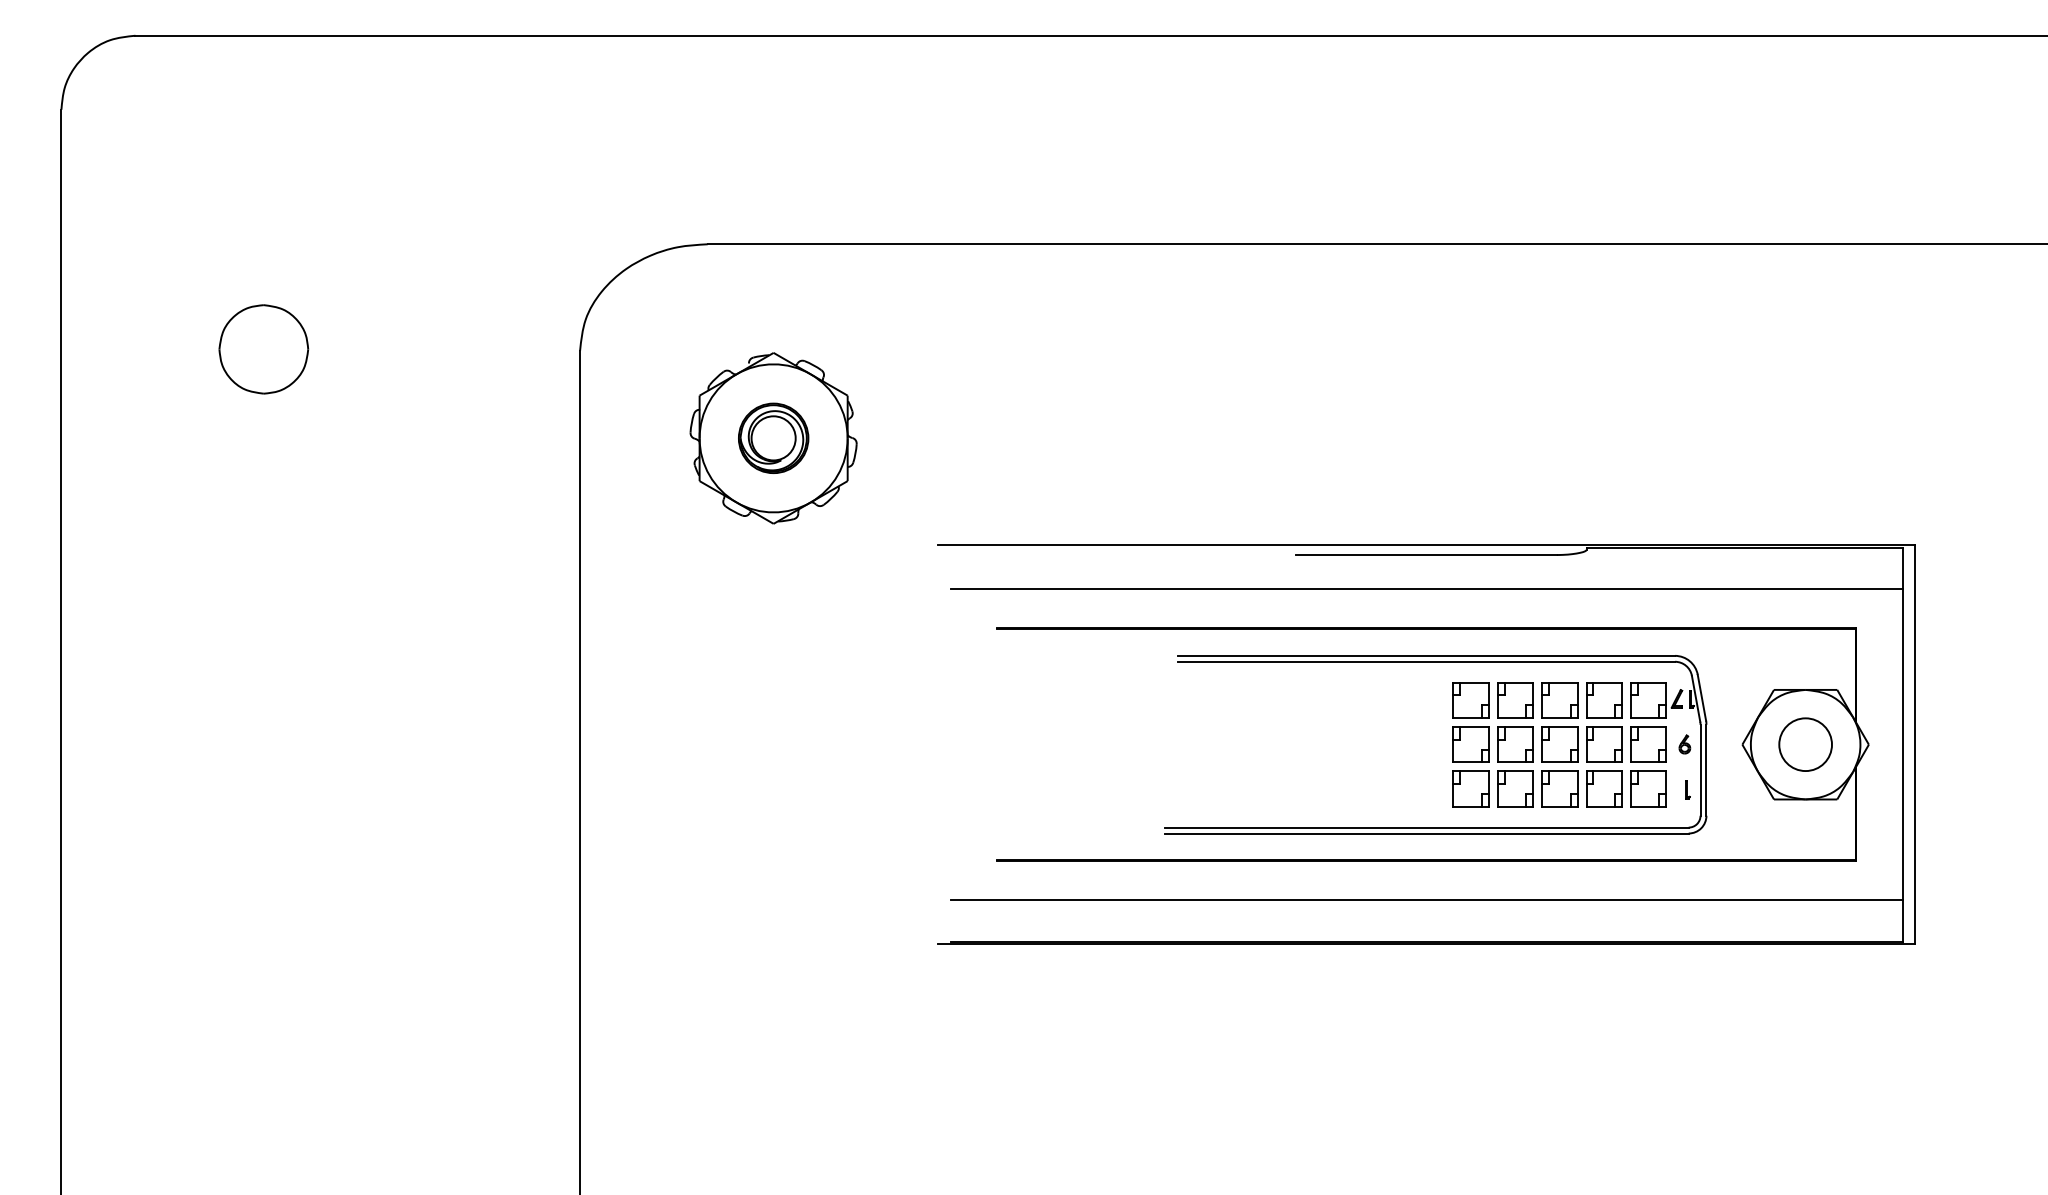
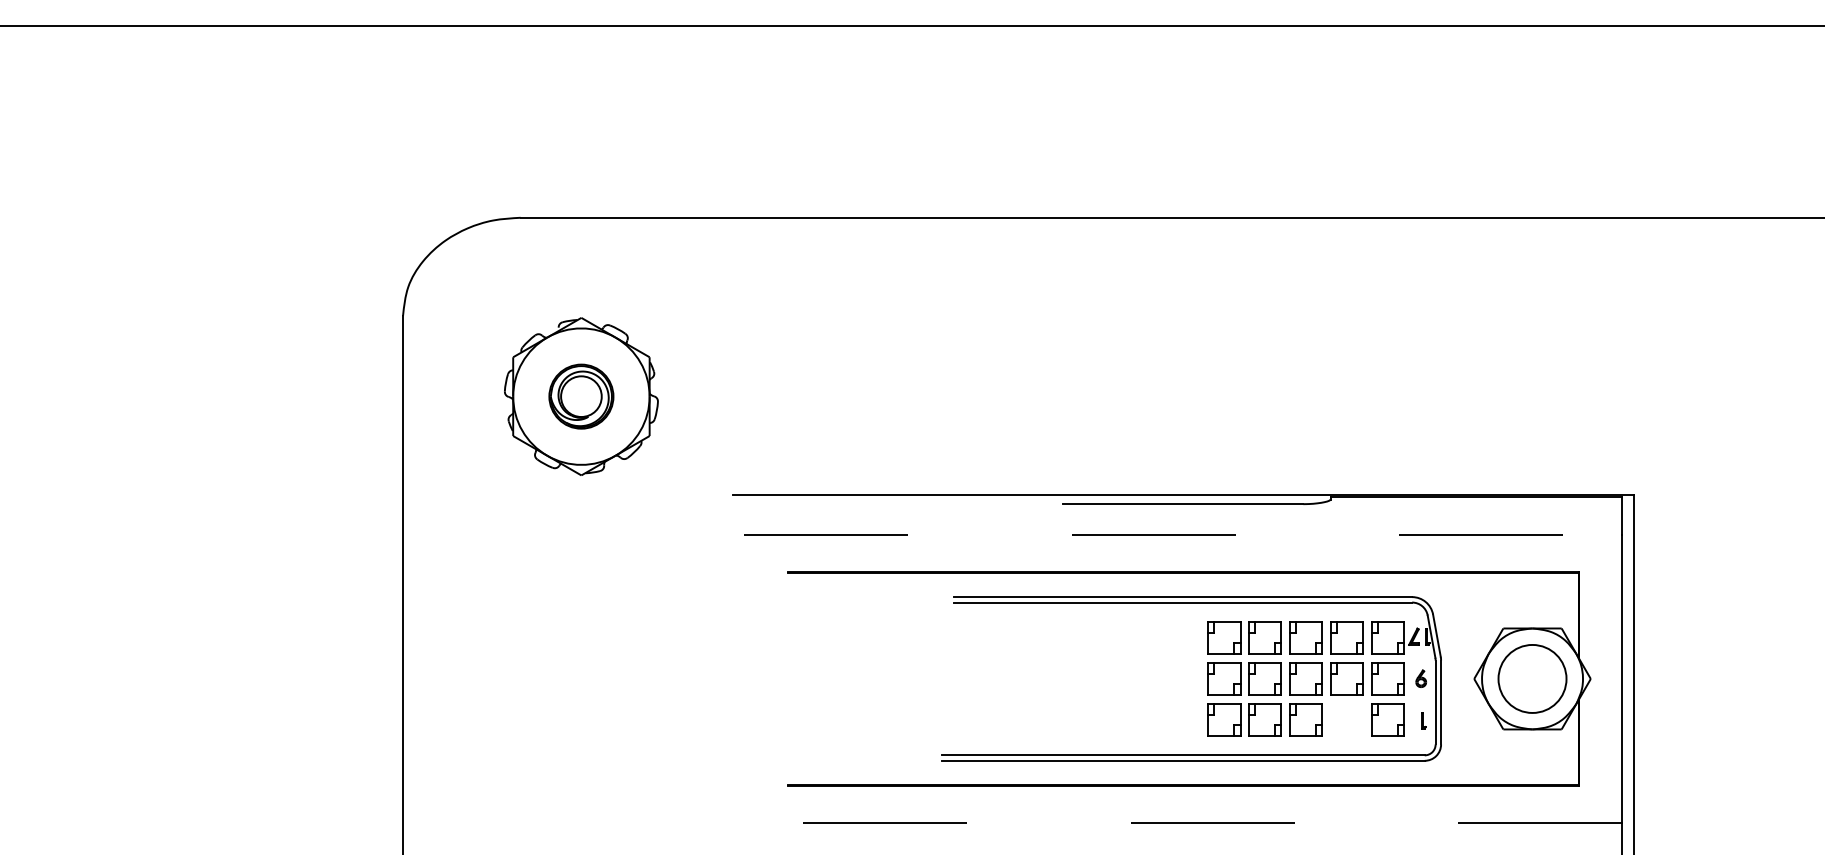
part: (263, 349) -> (111, 314), removed
line: (1427, 588) -> (1184, 535), solid -> dashed
circle: (1805, 744) -> (1532, 678), size x1.4
part: (1604, 788) -> (1347, 719), removed
line: (1426, 900) -> (1183, 822), solid -> dashed

